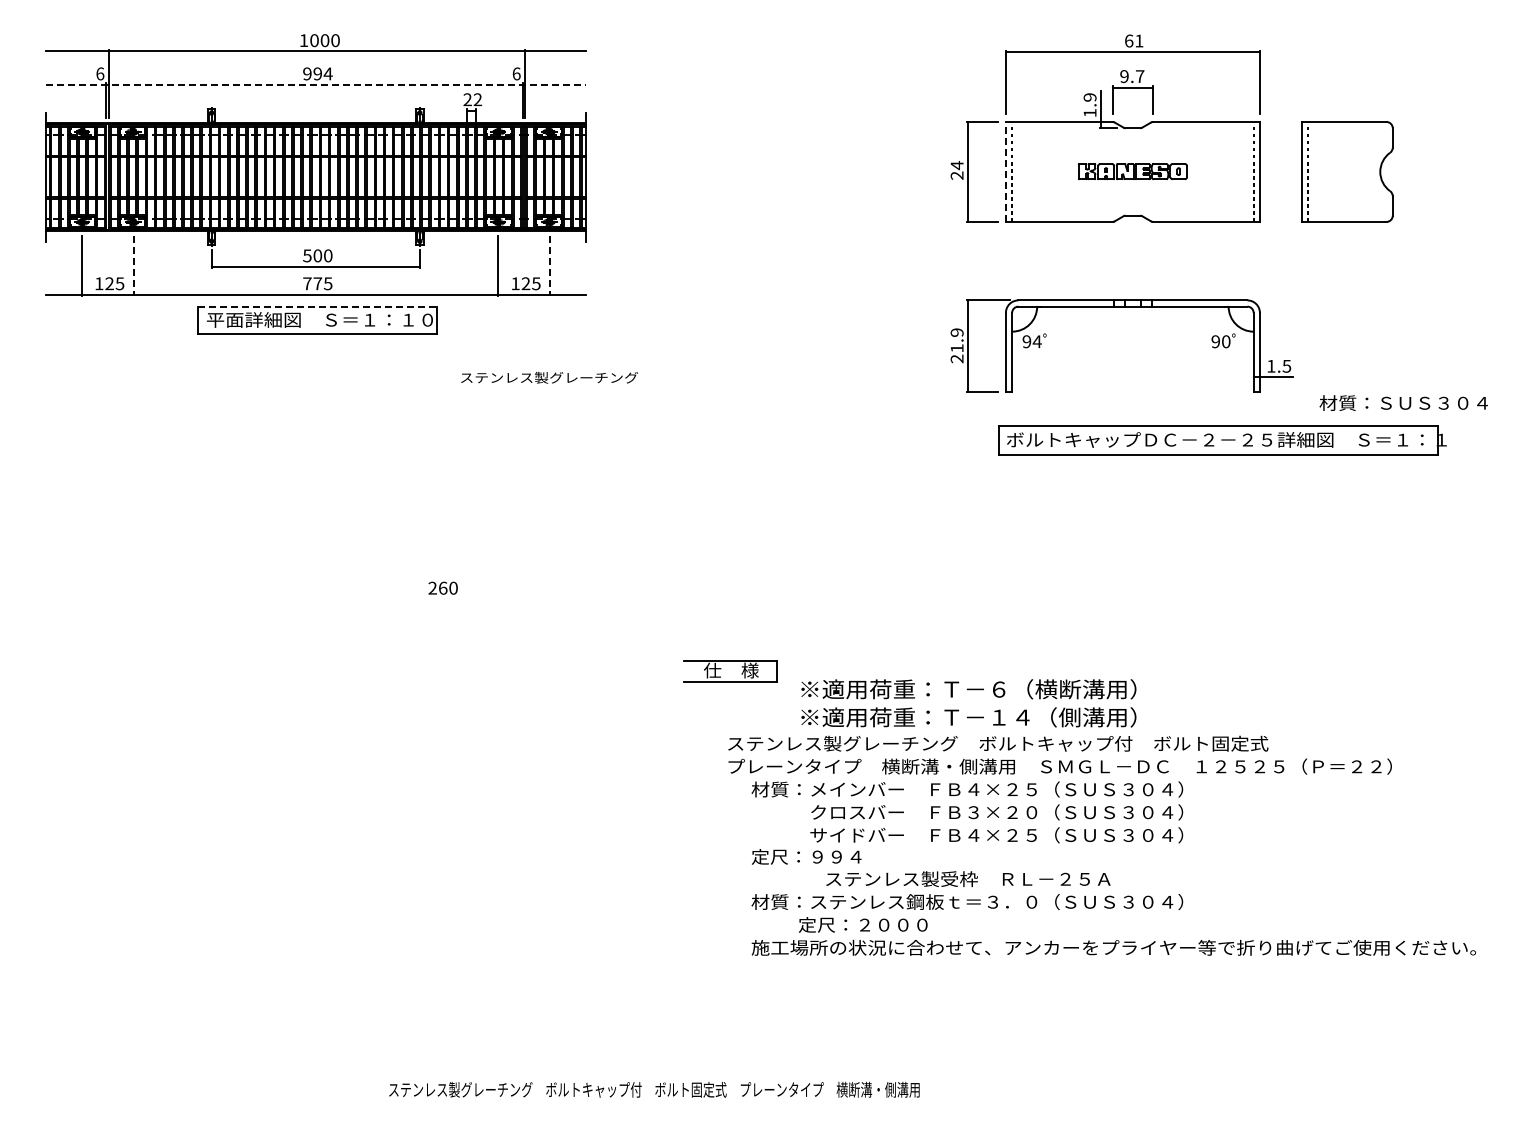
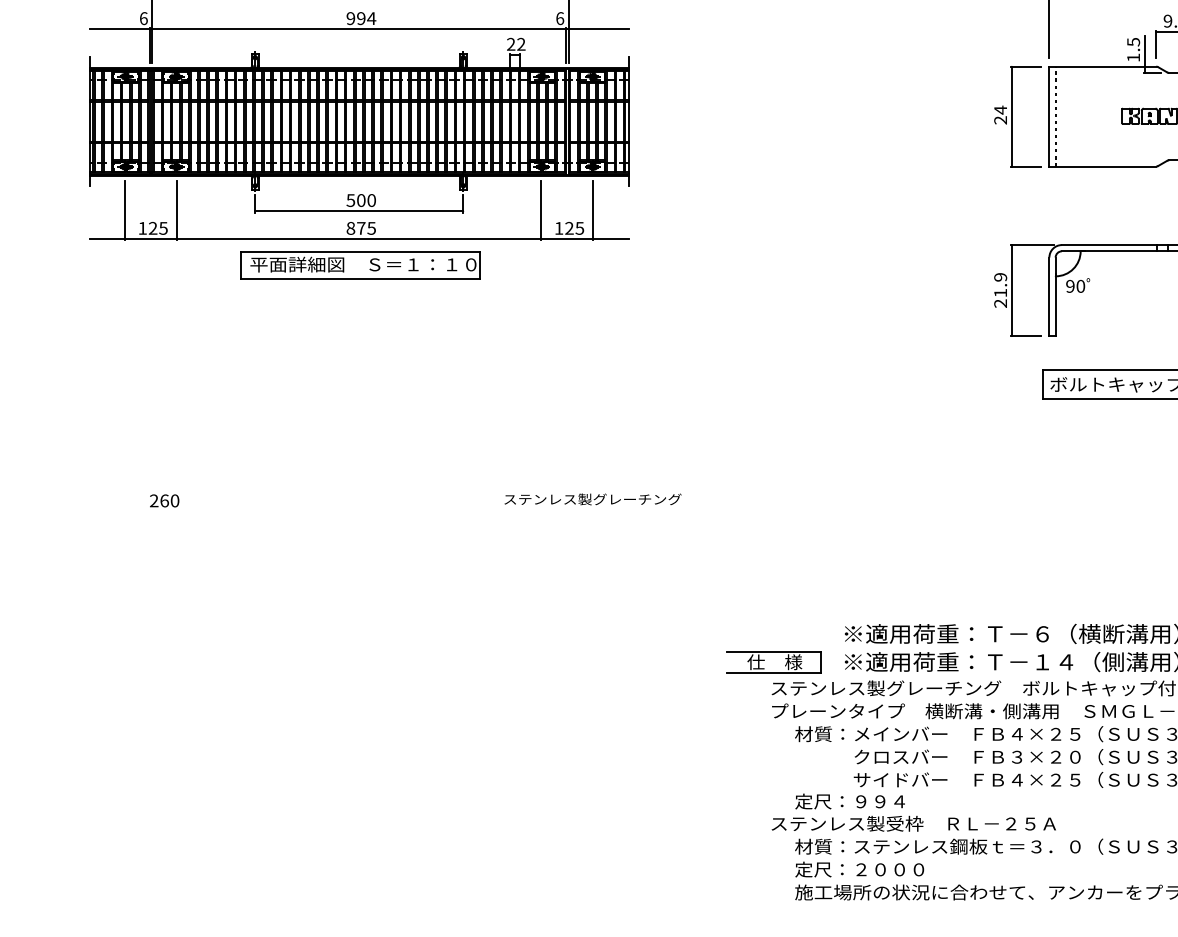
line: (315, 84) -> (358, 29), dashed -> solid
text: (1089, 97) -> (1132, 42), 1.9 -> 1.5
line: (1005, 171) -> (1048, 116), dashed -> solid
line: (133, 266) -> (176, 211), dashed -> solid
line: (549, 266) -> (592, 211), dashed -> solid
text: (307, 283) -> (350, 228), 775 -> 875
line: (317, 307) -> (360, 252), dashed -> solid
text: (1036, 341) -> (1079, 286), 94 -> 90
text: (549, 377) -> (592, 499), moved
text: (442, 587) -> (163, 500), moved
part: (721, 669) -> (764, 661), moved
text: (968, 879) -> (913, 824), moved
text: (863, 924) -> (859, 869), moved

